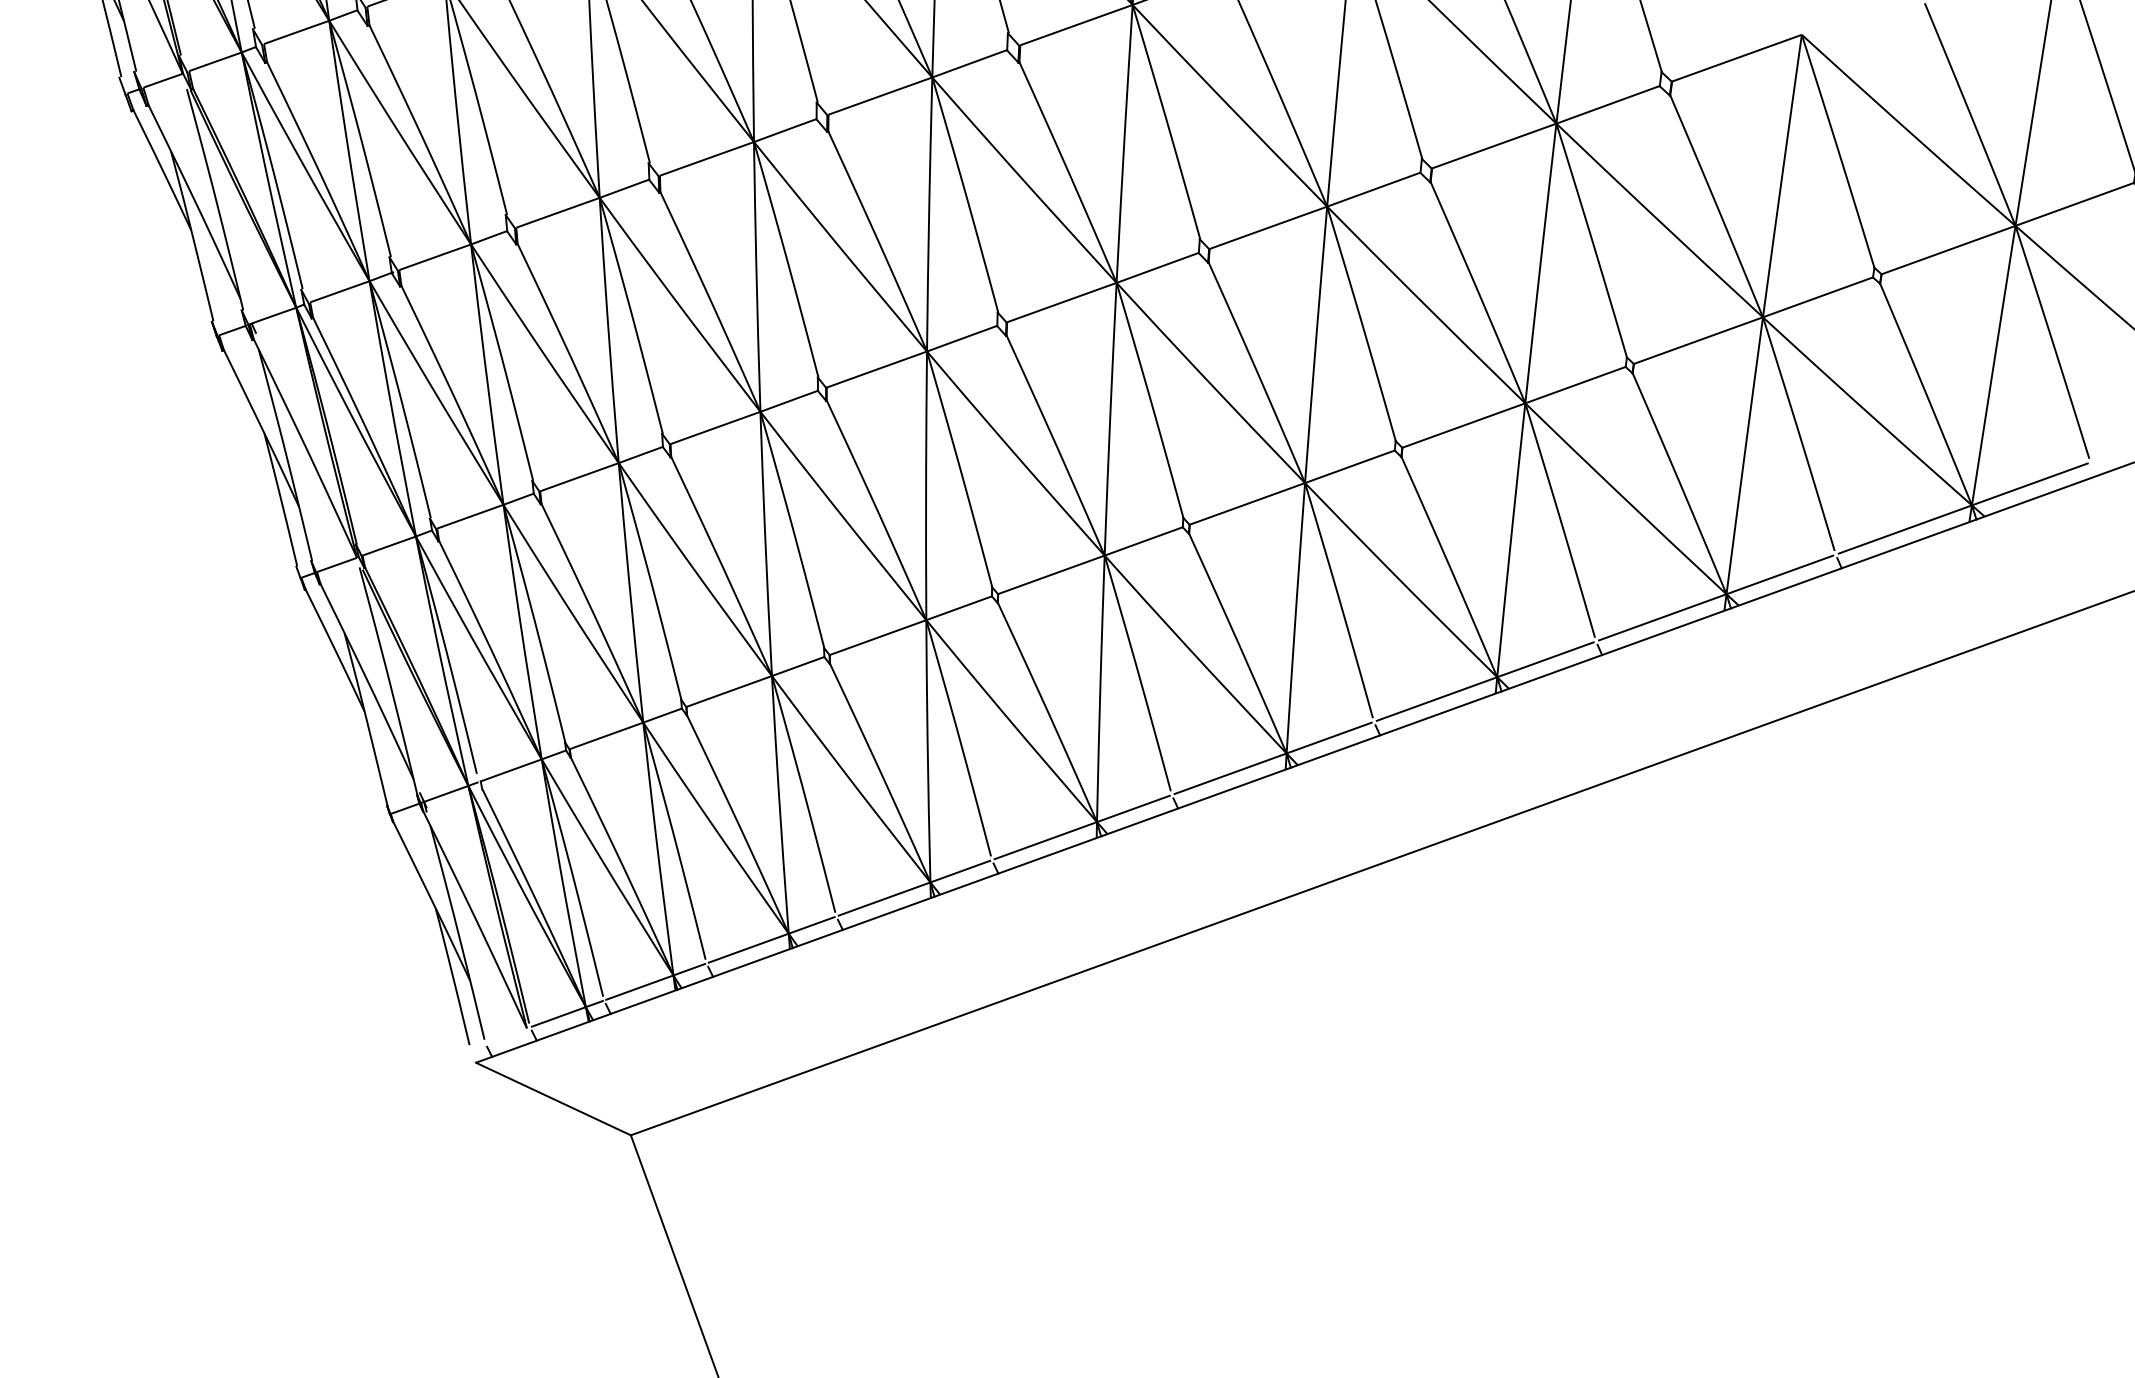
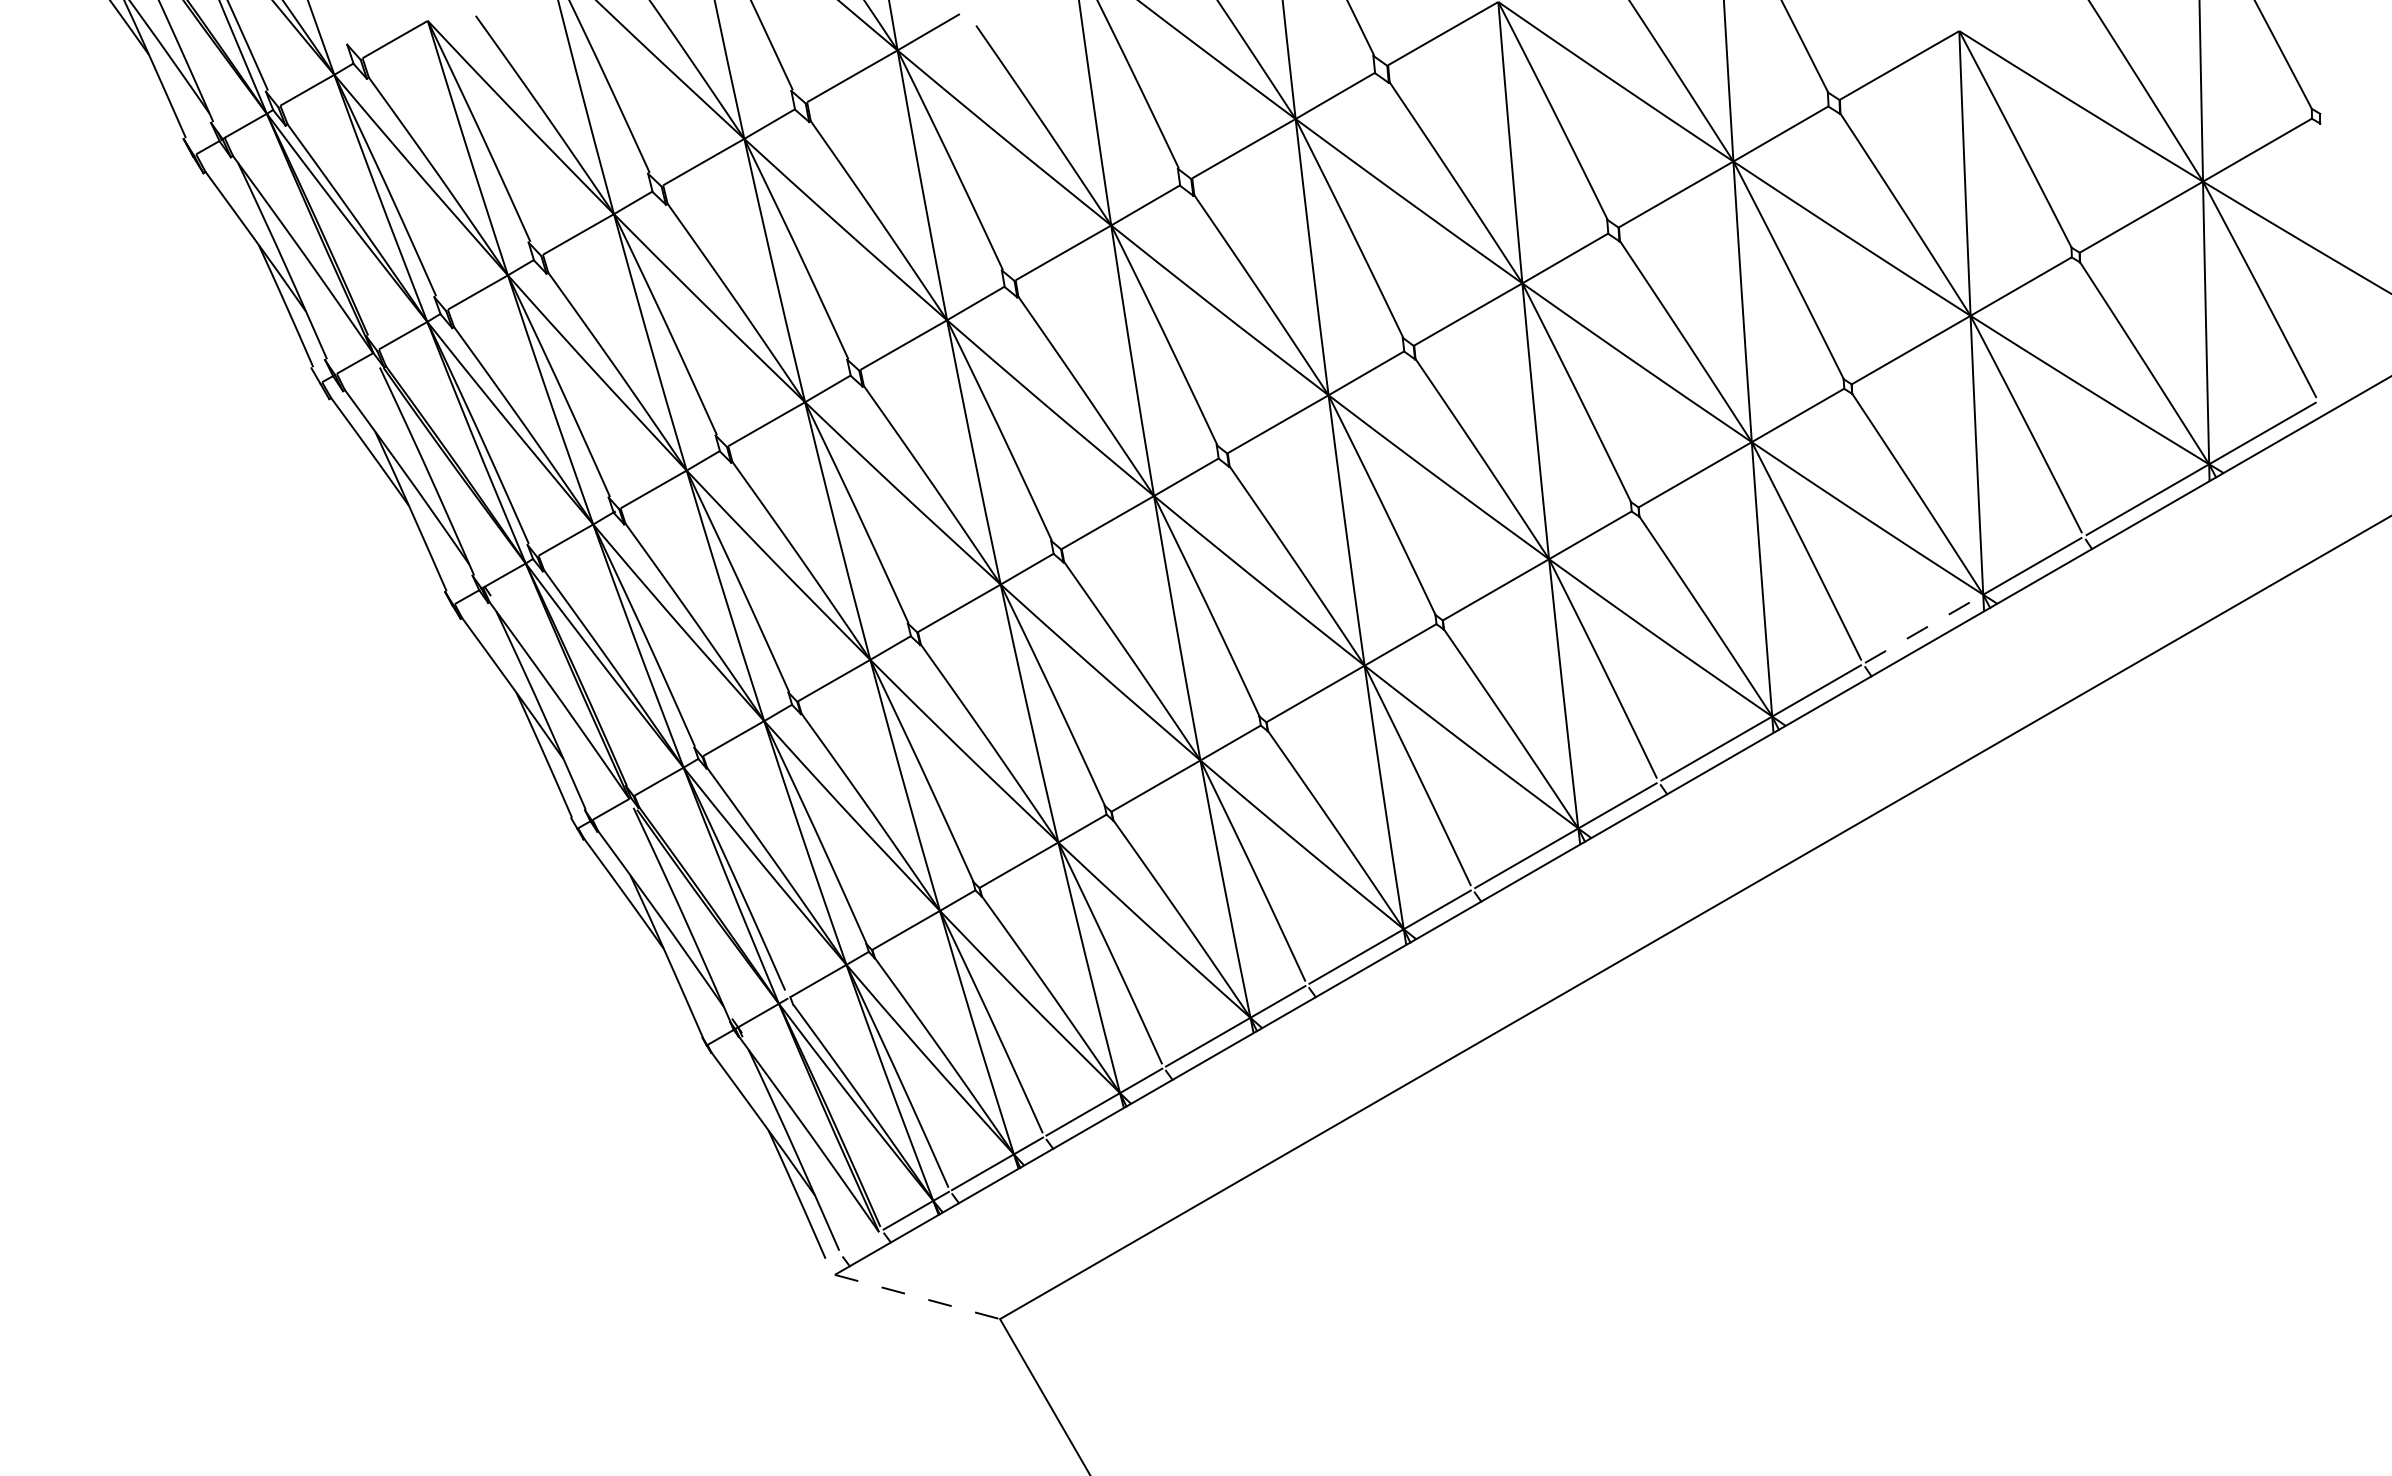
line: (1661, 618) -> (1923, 629), solid -> dashed
line: (553, 1099) -> (917, 1297), solid -> dashed

